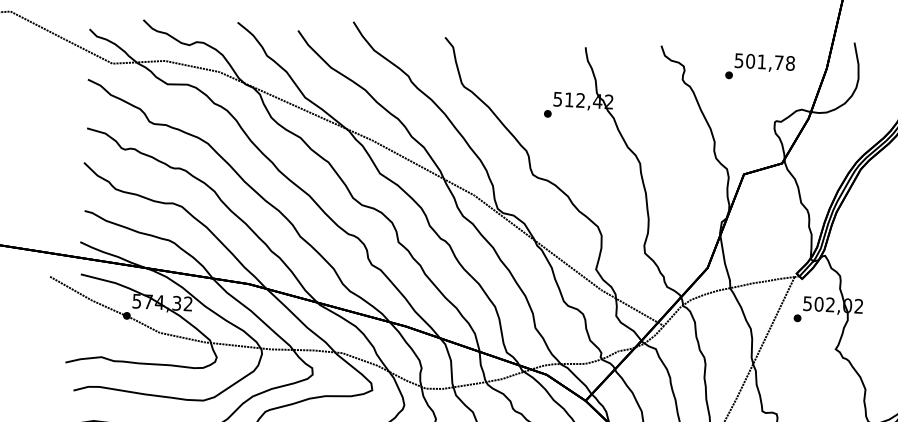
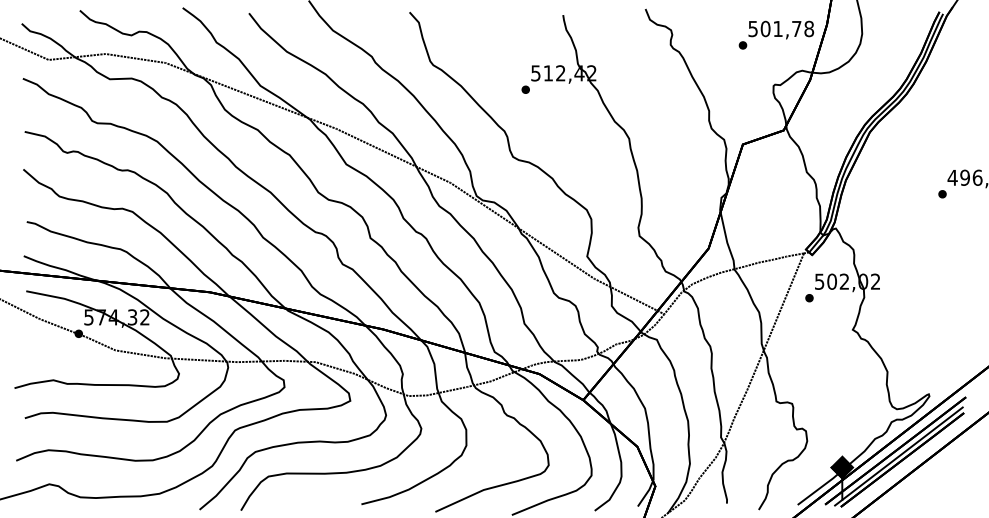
text: (760, 66) -> (776, 34), moved

